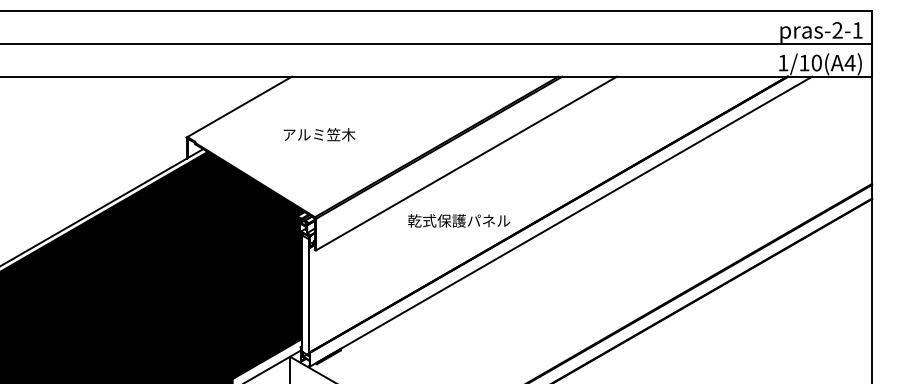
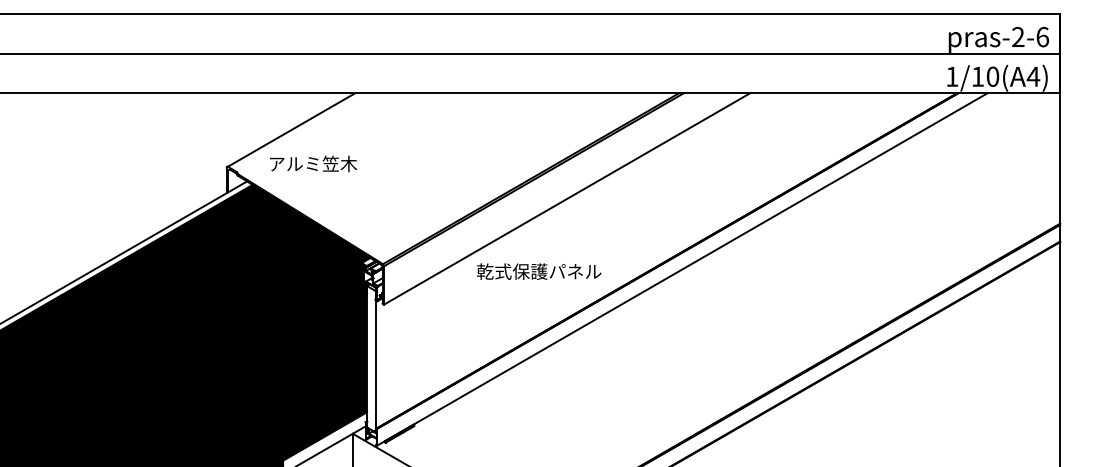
text: (857, 29) -> (1042, 36), pras-2-1 -> pras-2-6
text: (319, 134) -> (313, 163), moved
text: (459, 220) -> (539, 271), moved

